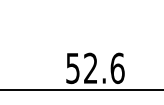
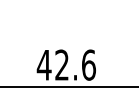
text: (72, 68) -> (43, 65), 52.6 -> 42.6

